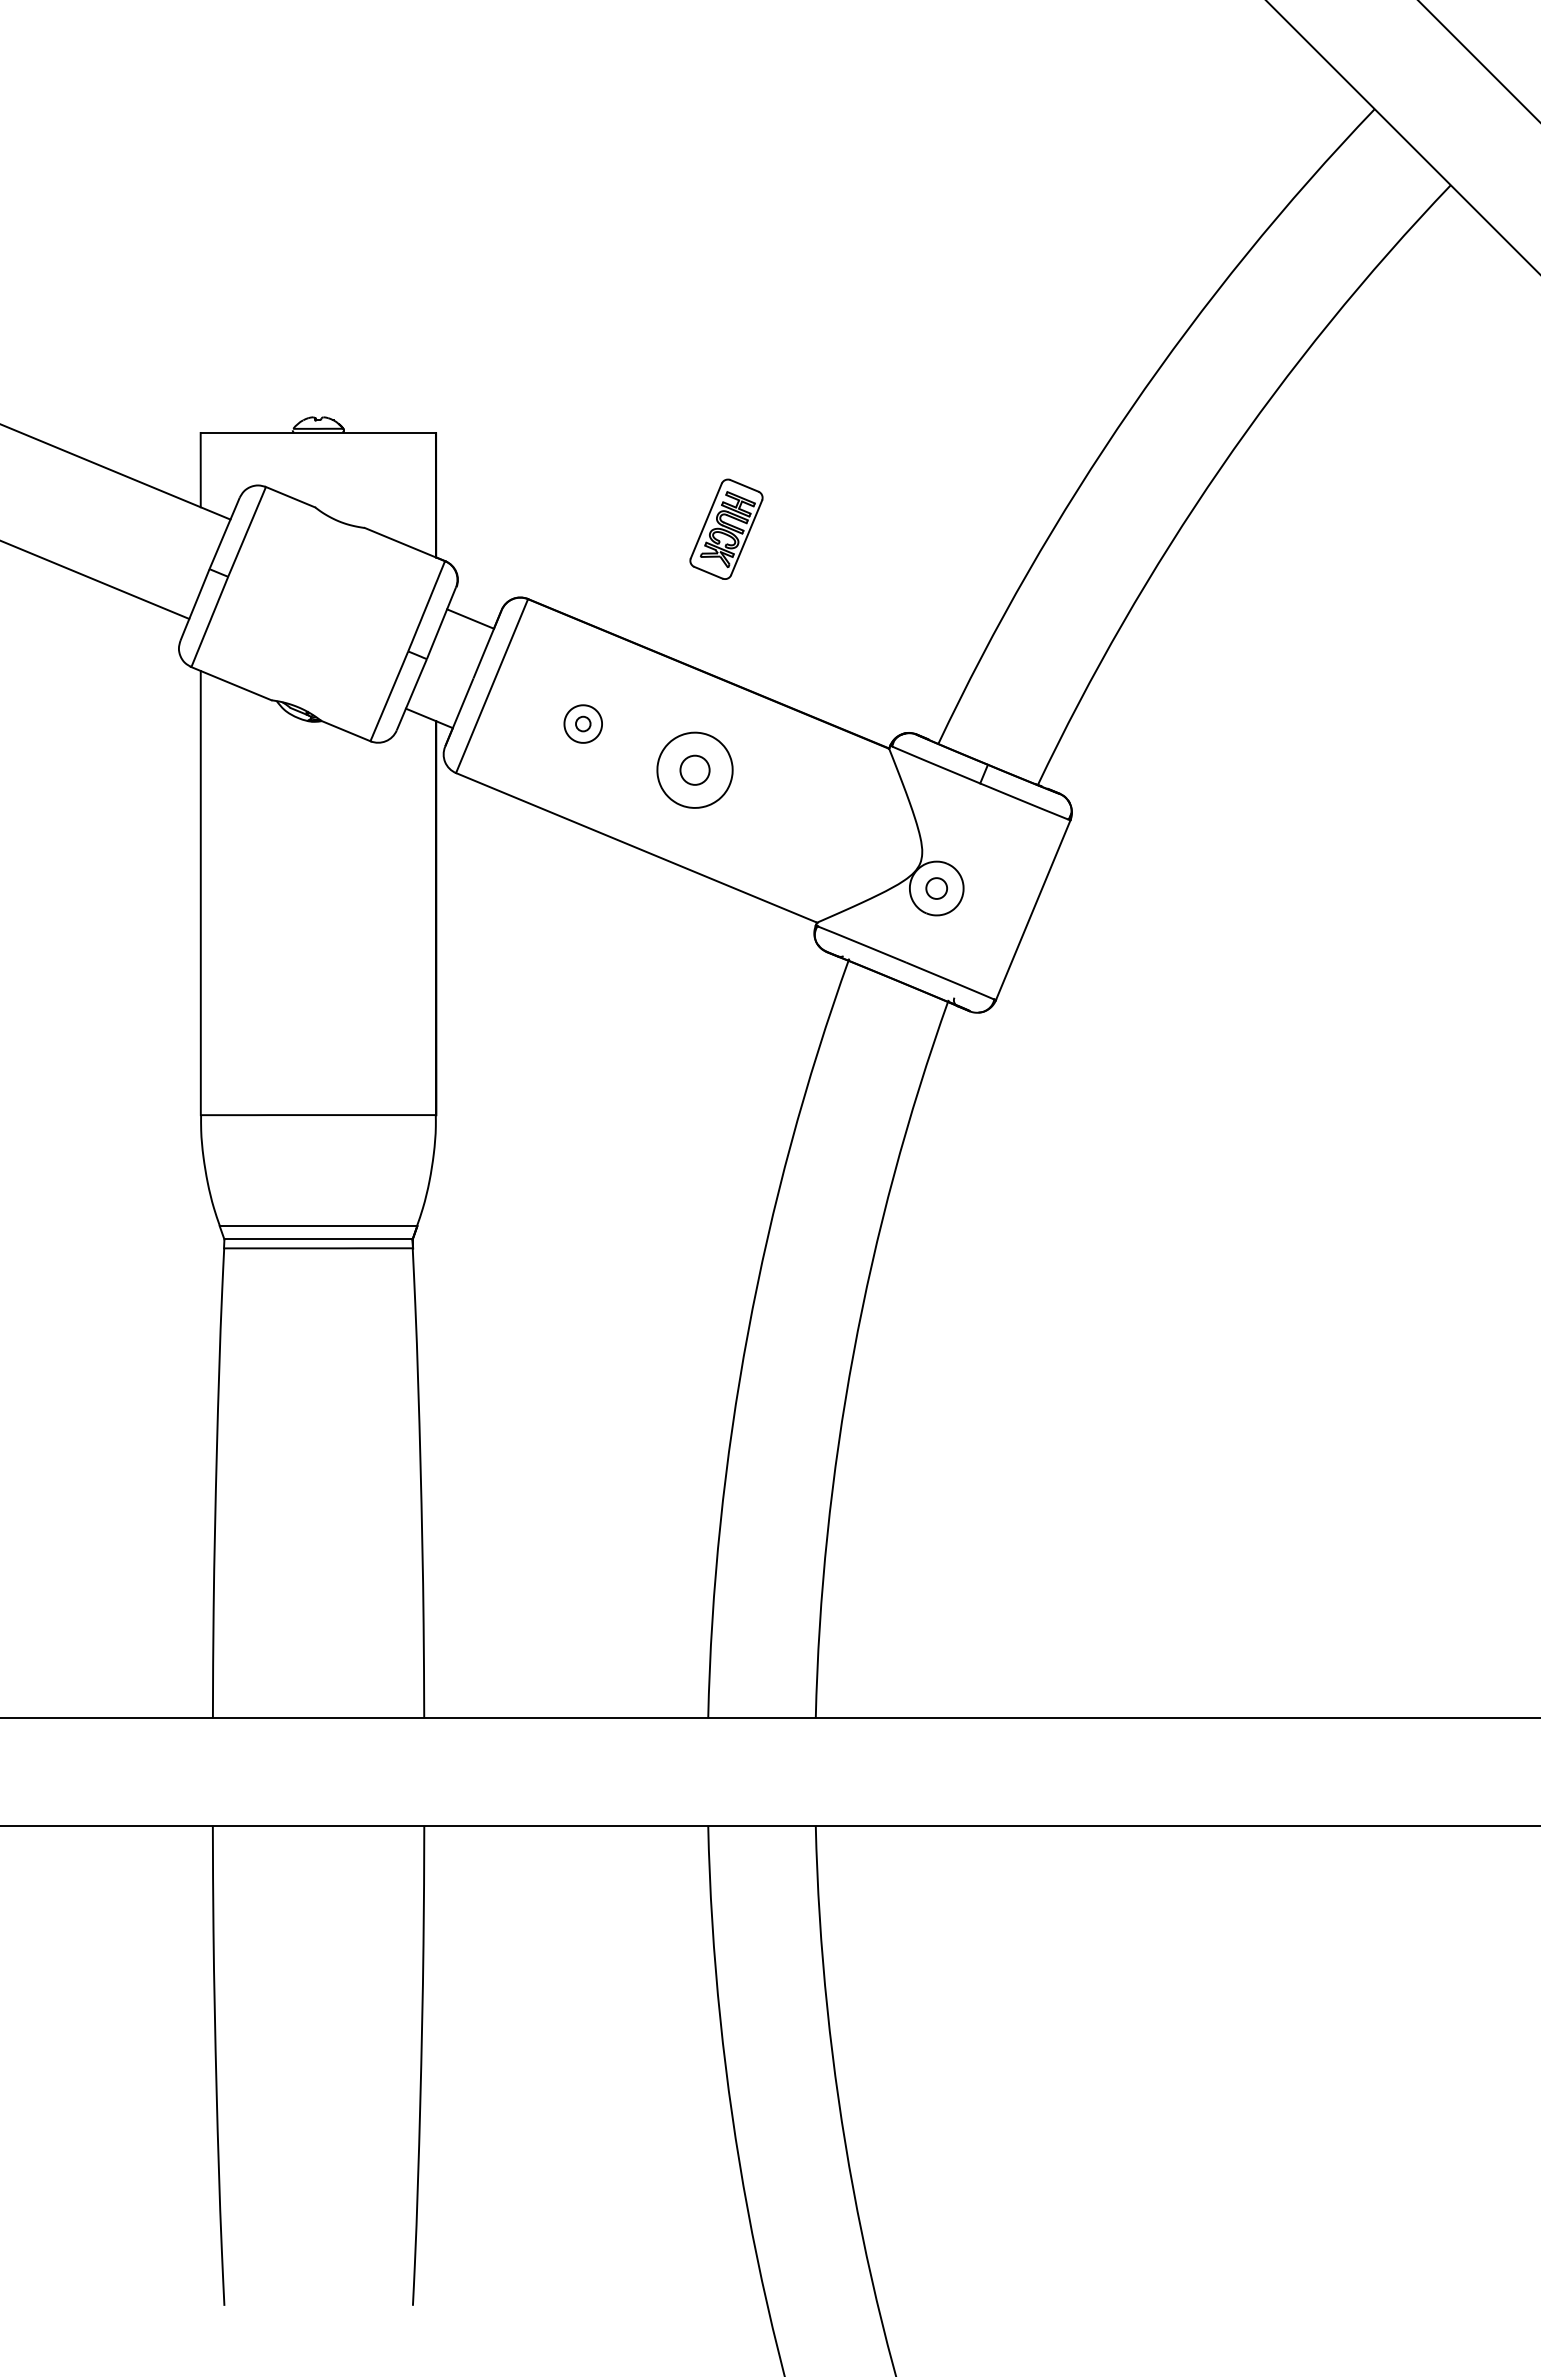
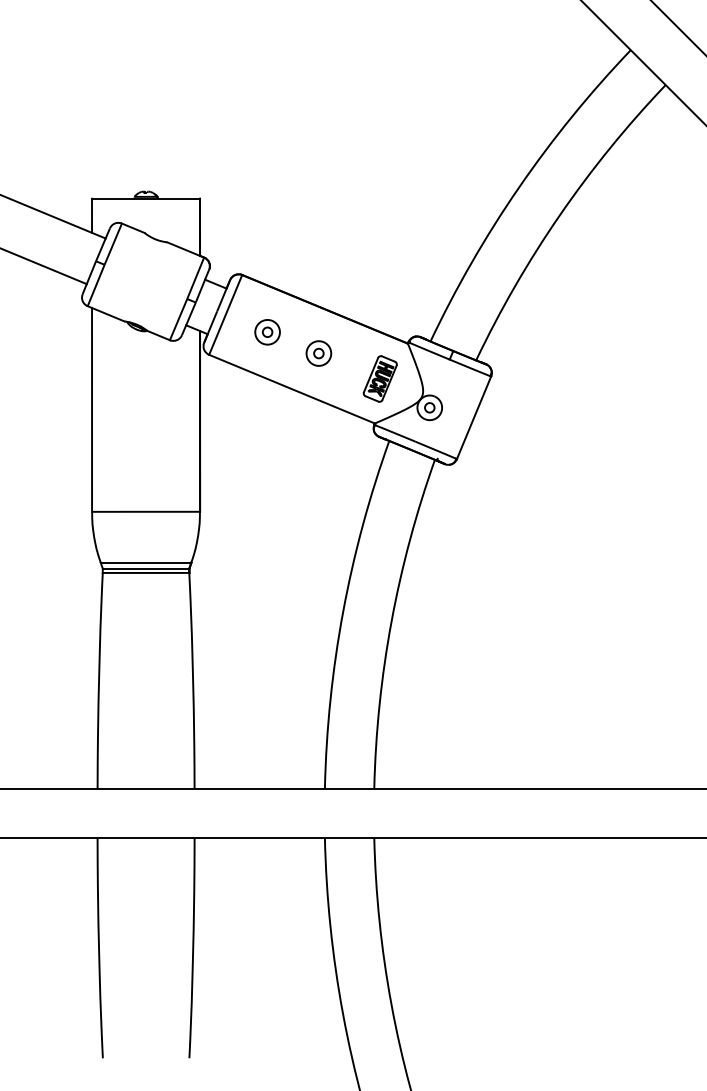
part: (724, 528) -> (379, 378), moved
part: (583, 724) -> (267, 332), size x1.43
part: (694, 770) -> (318, 353), size x0.71

